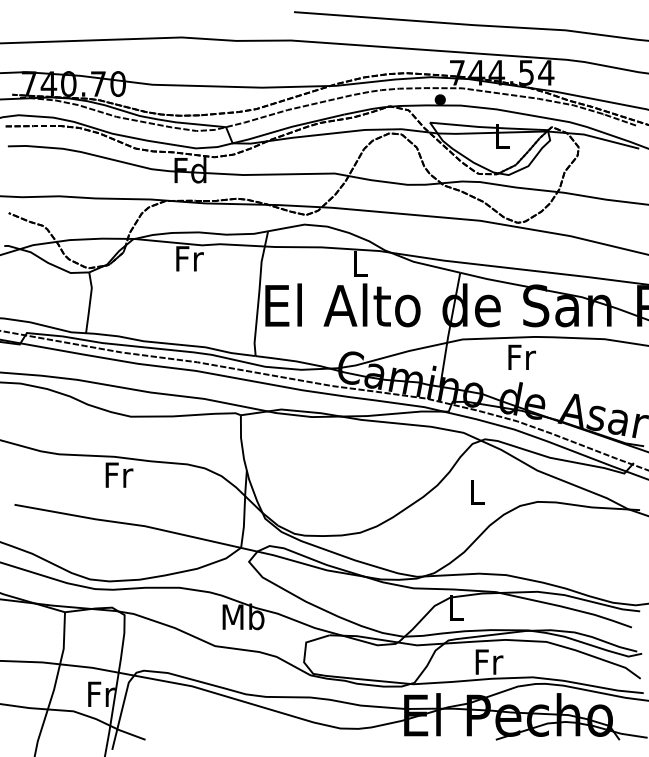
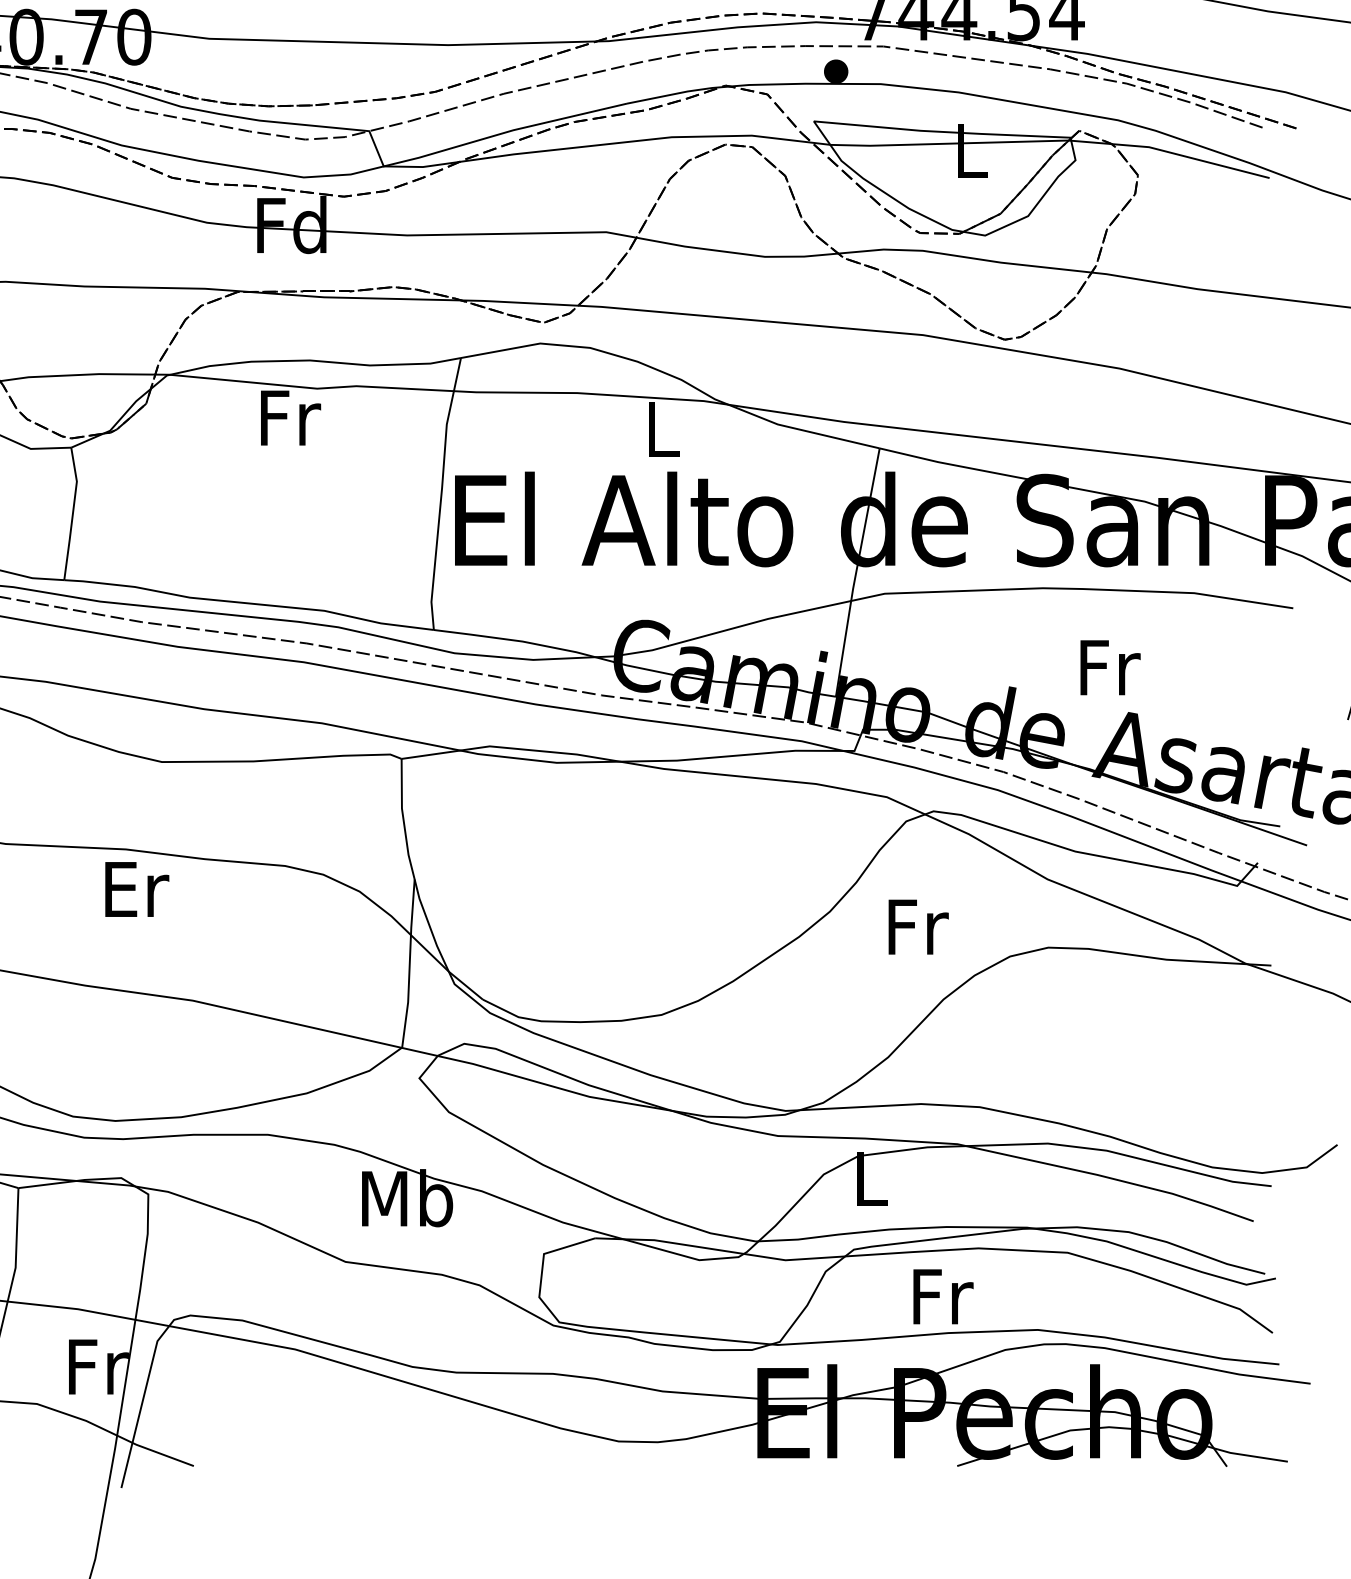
text: (521, 356) -> (1108, 665), moved
text: (119, 474) -> (137, 887), Fr -> Er
text: (477, 491) -> (917, 925), L -> Fr

